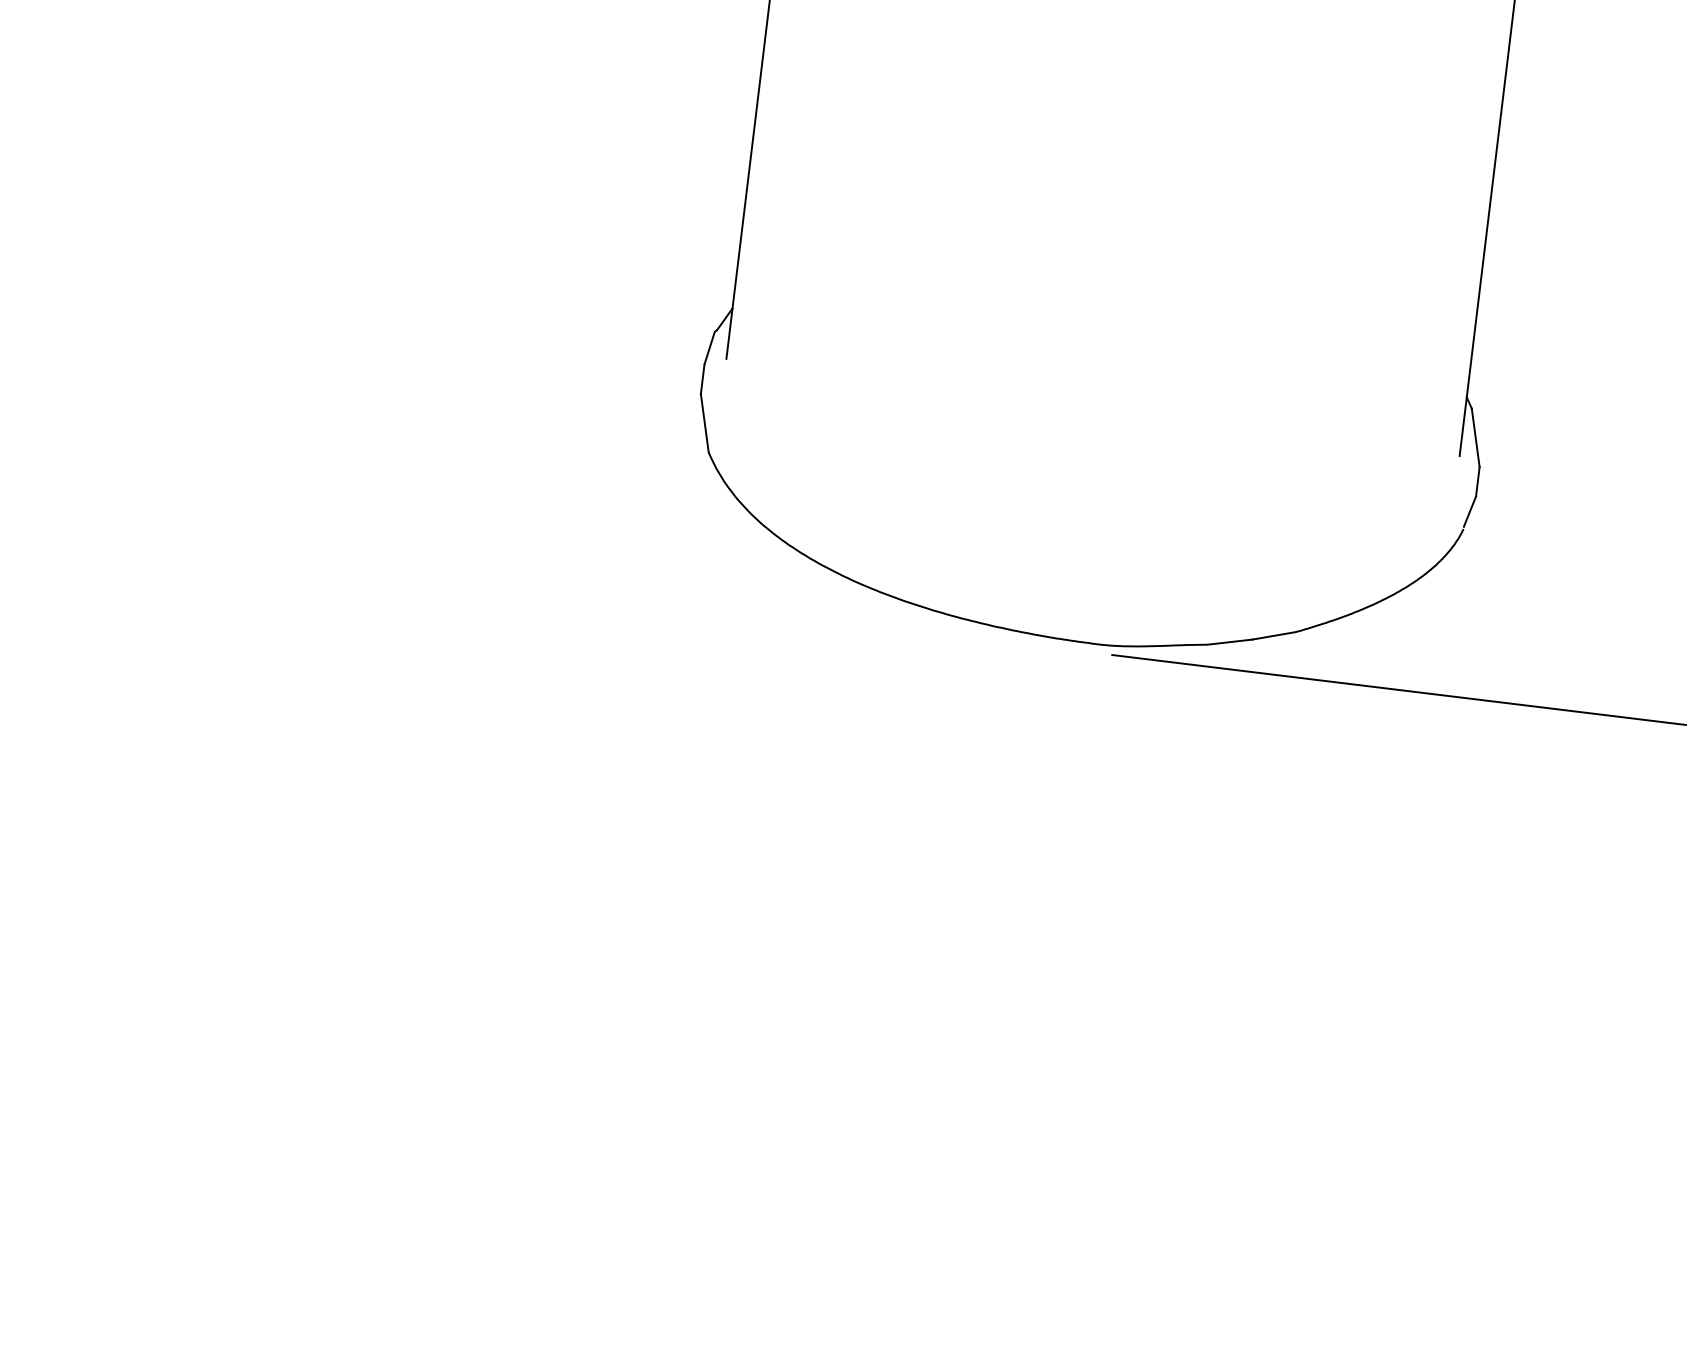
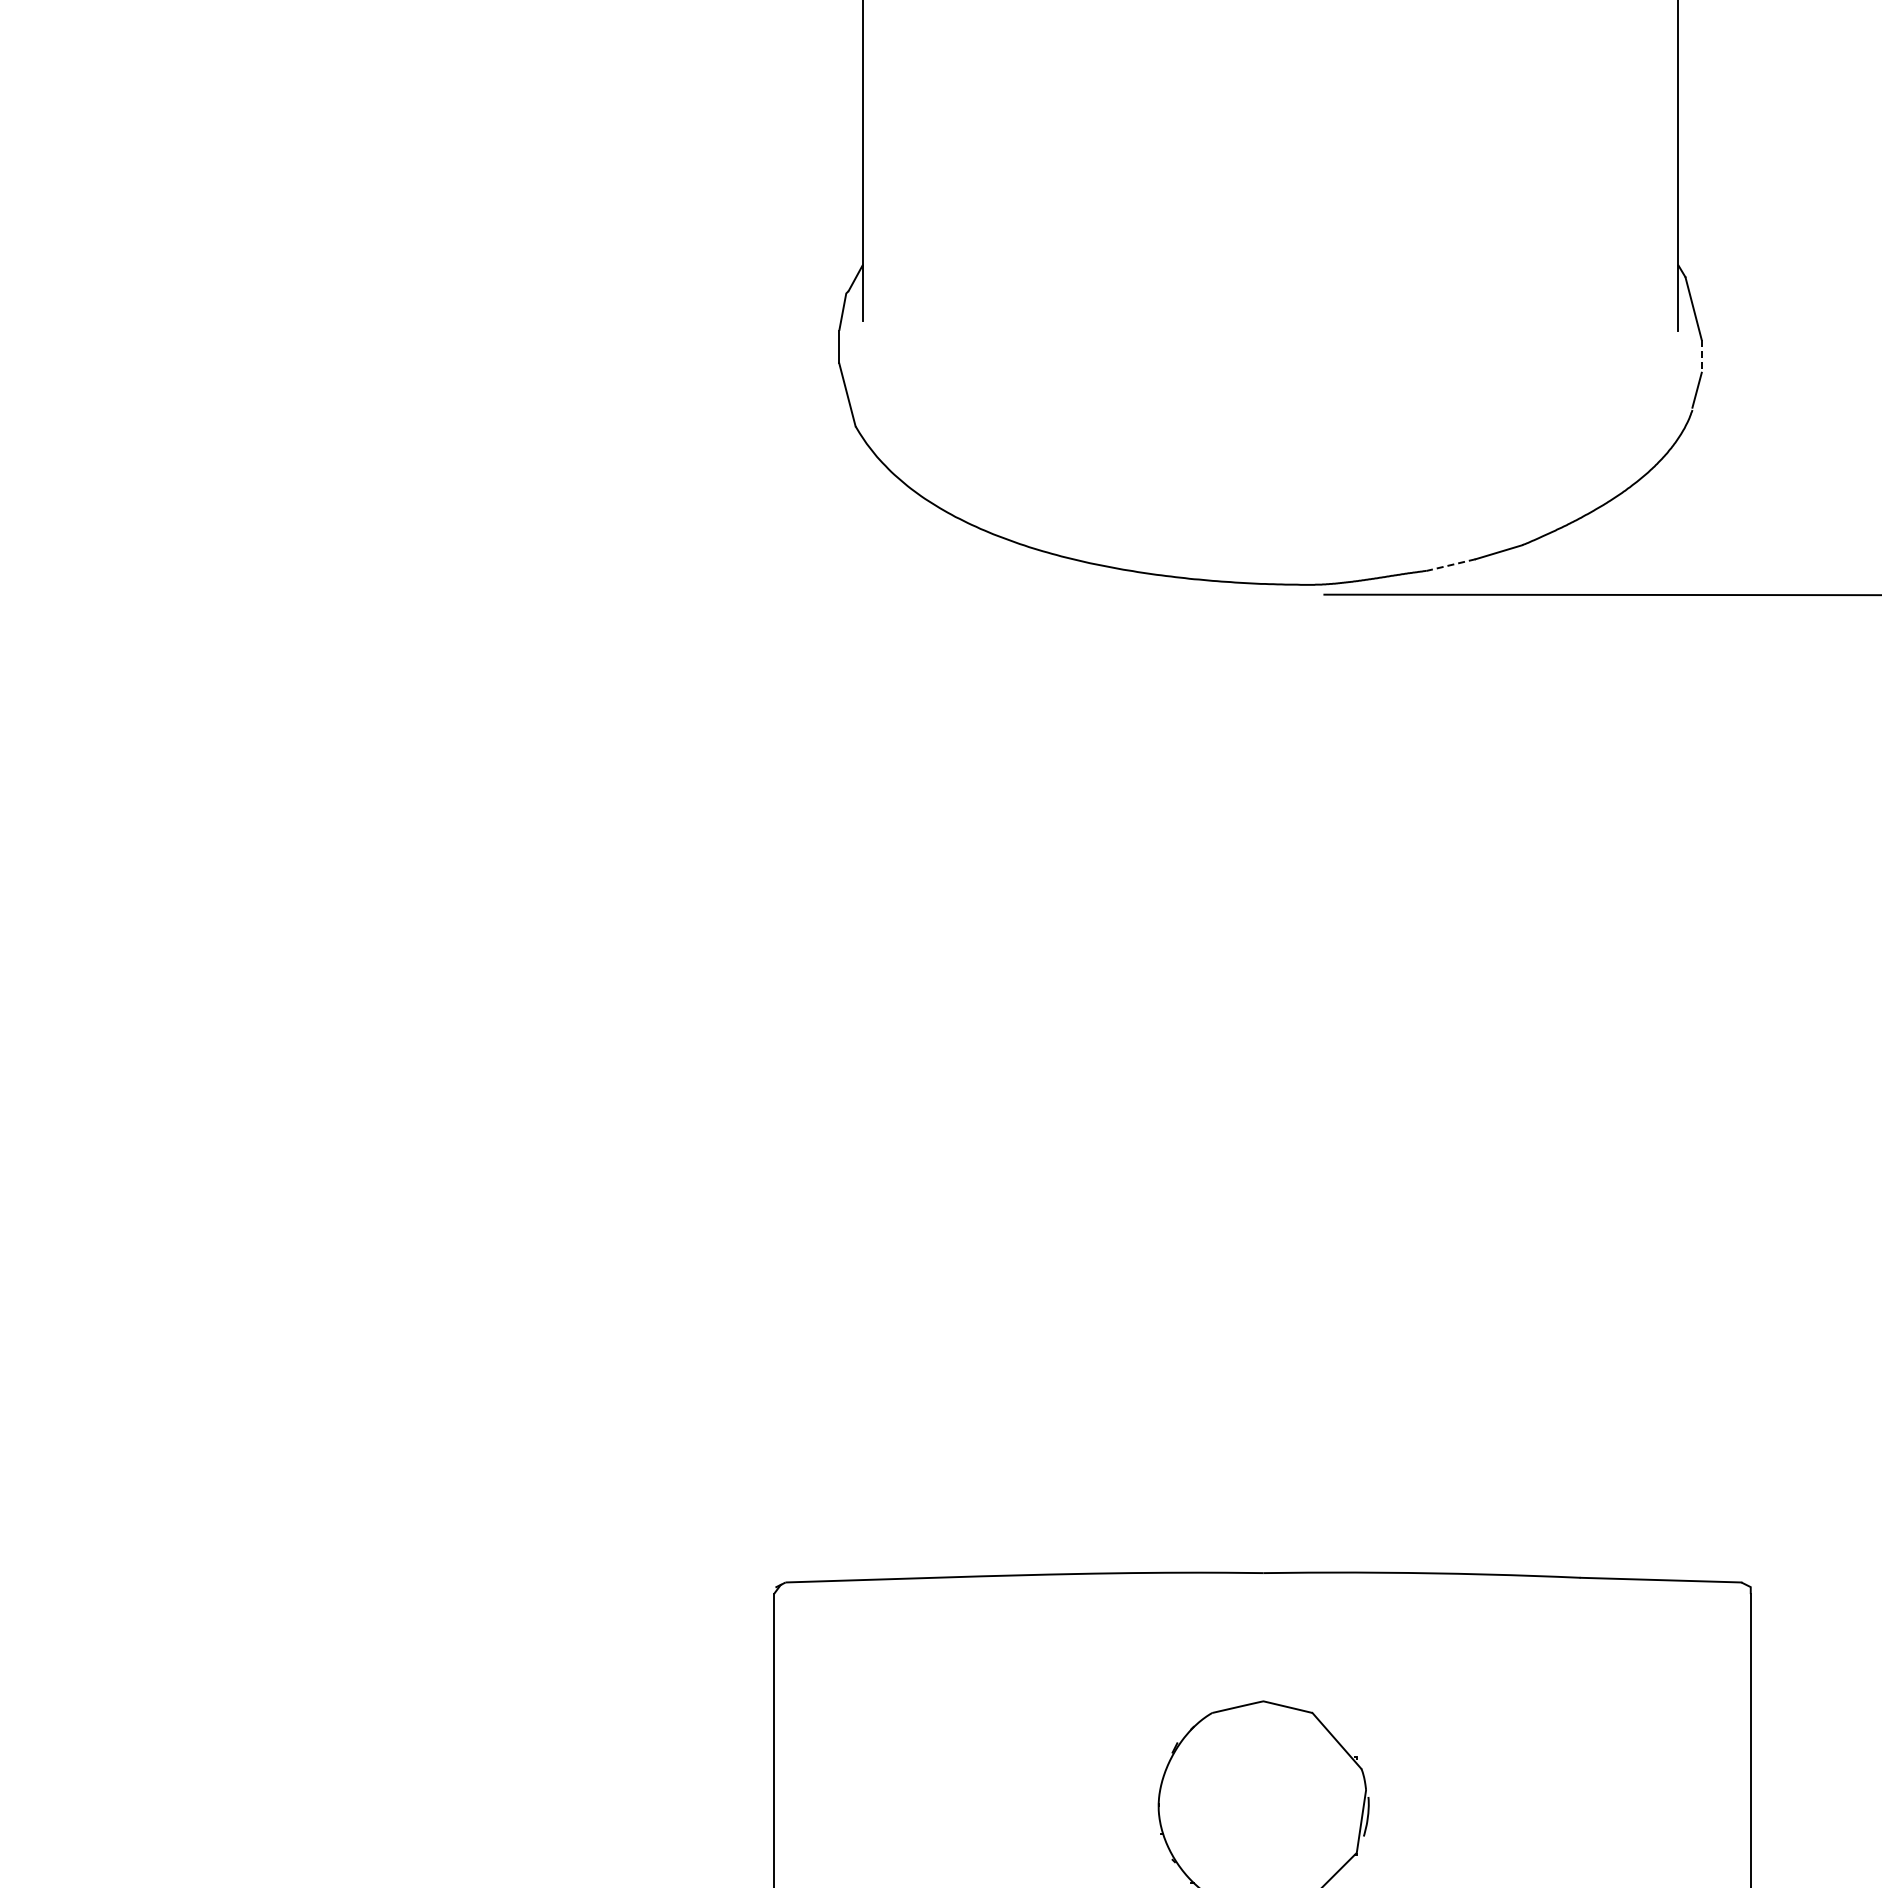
line: (1477, 481) -> (1701, 356), solid -> dashed
line: (1228, 642) -> (1450, 565), solid -> dashed

